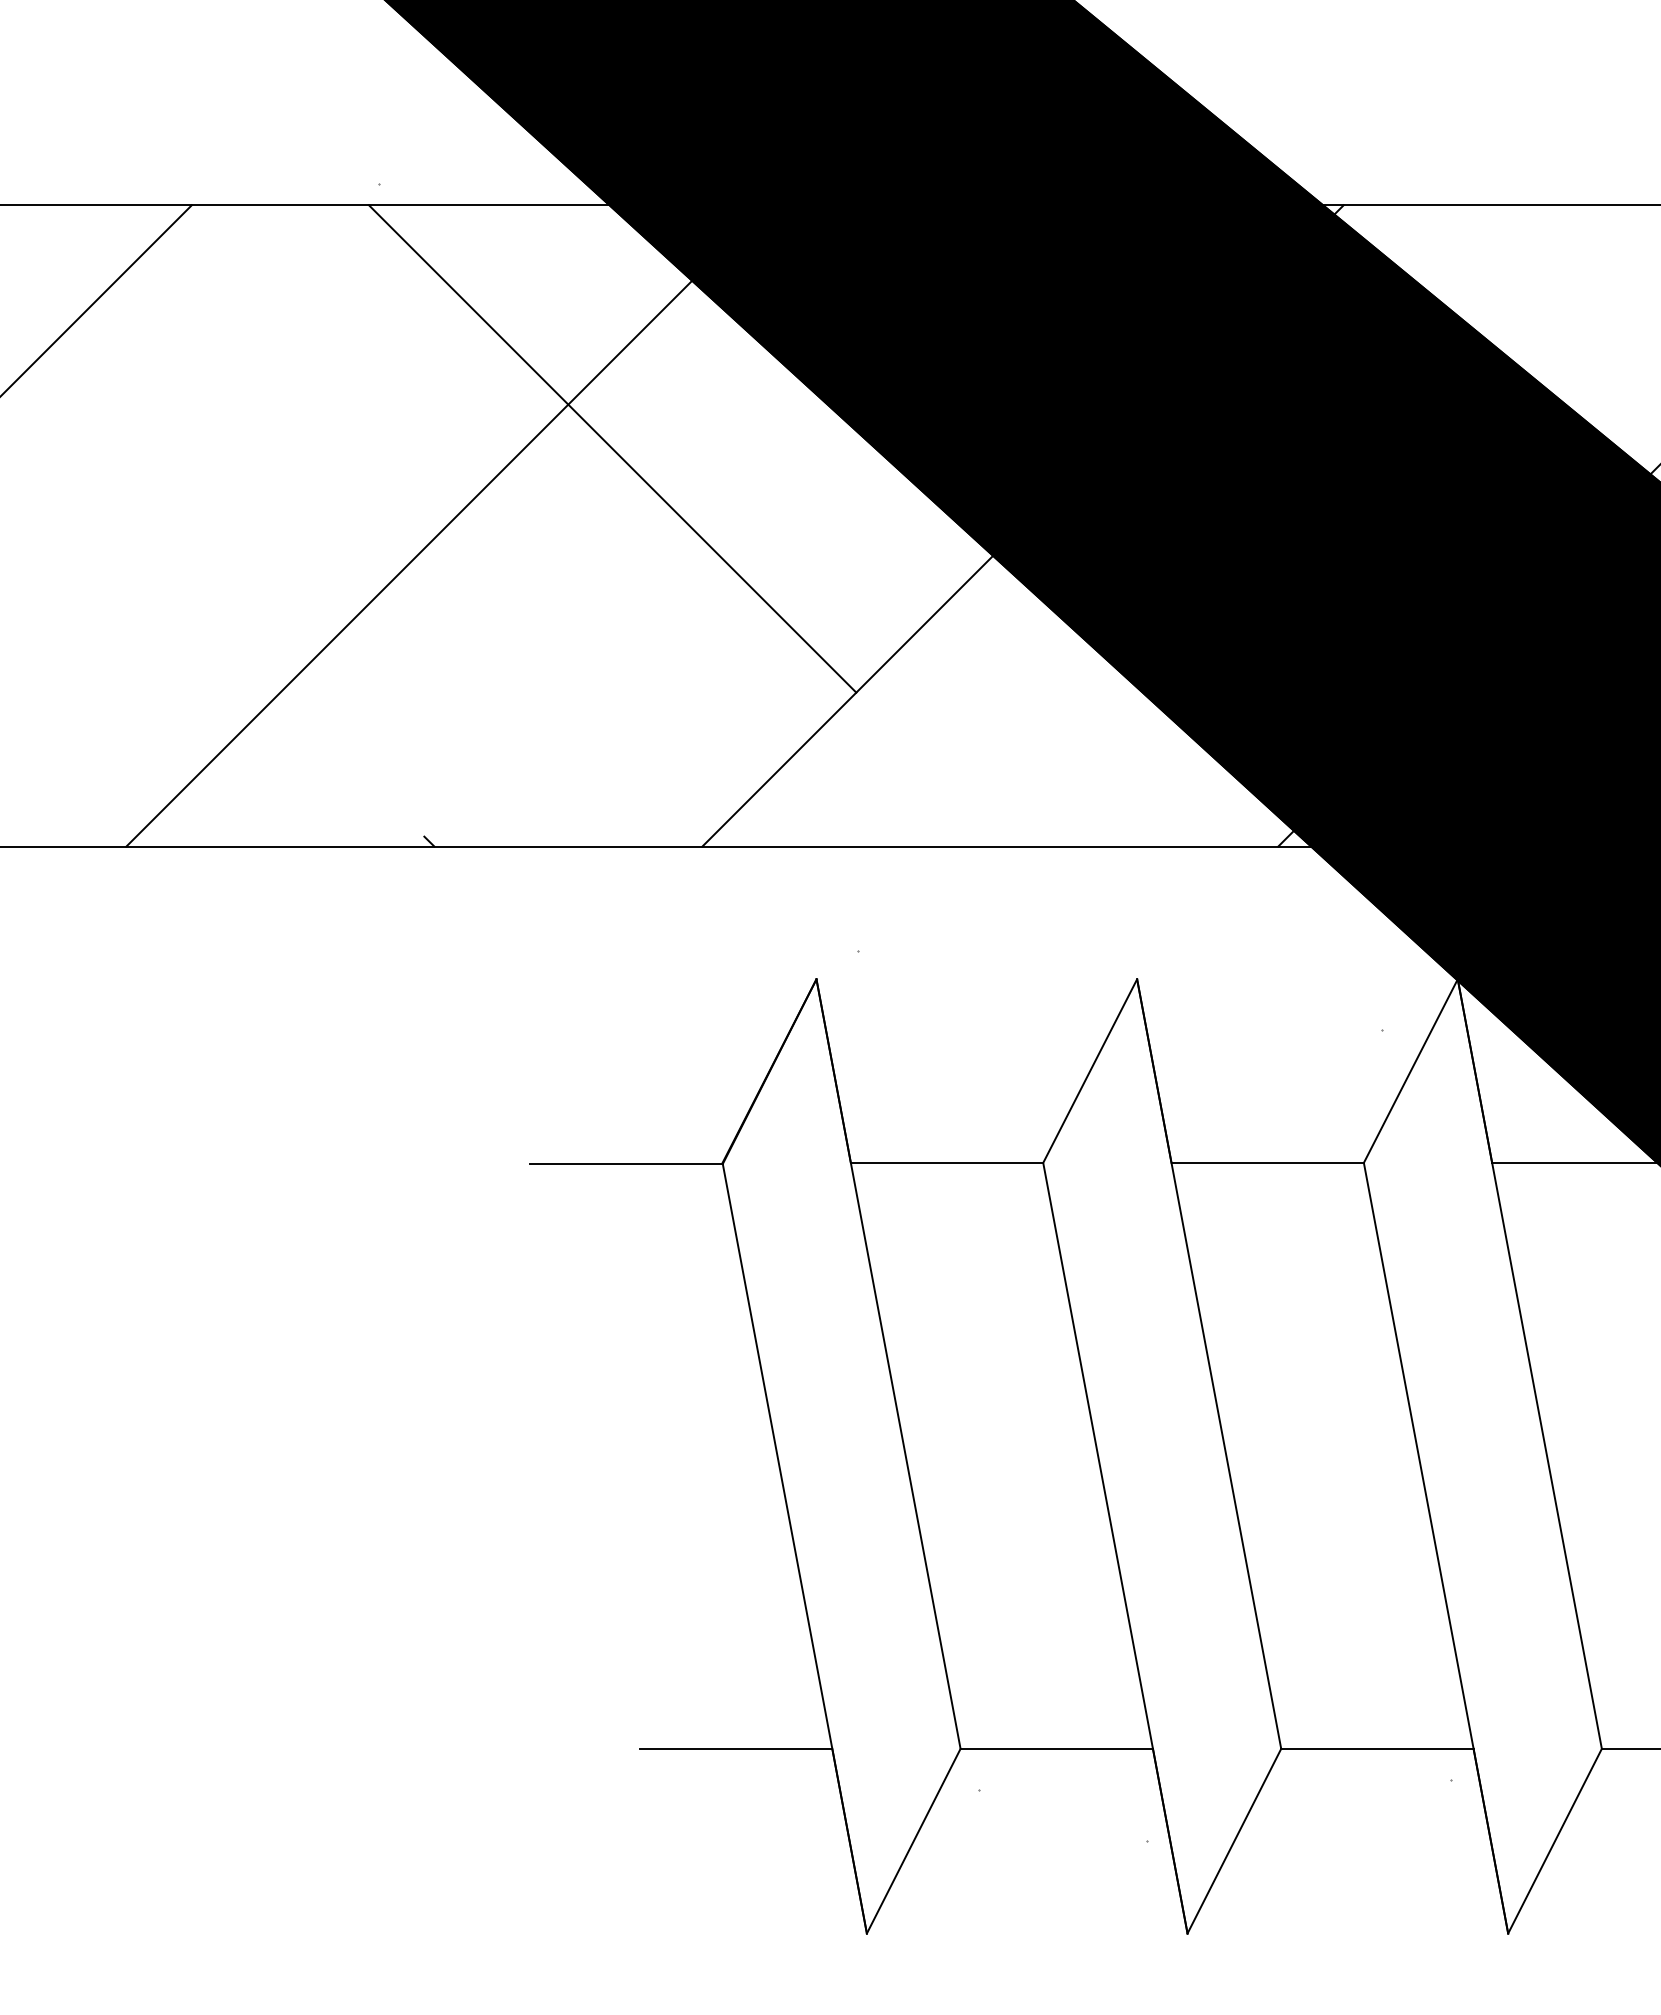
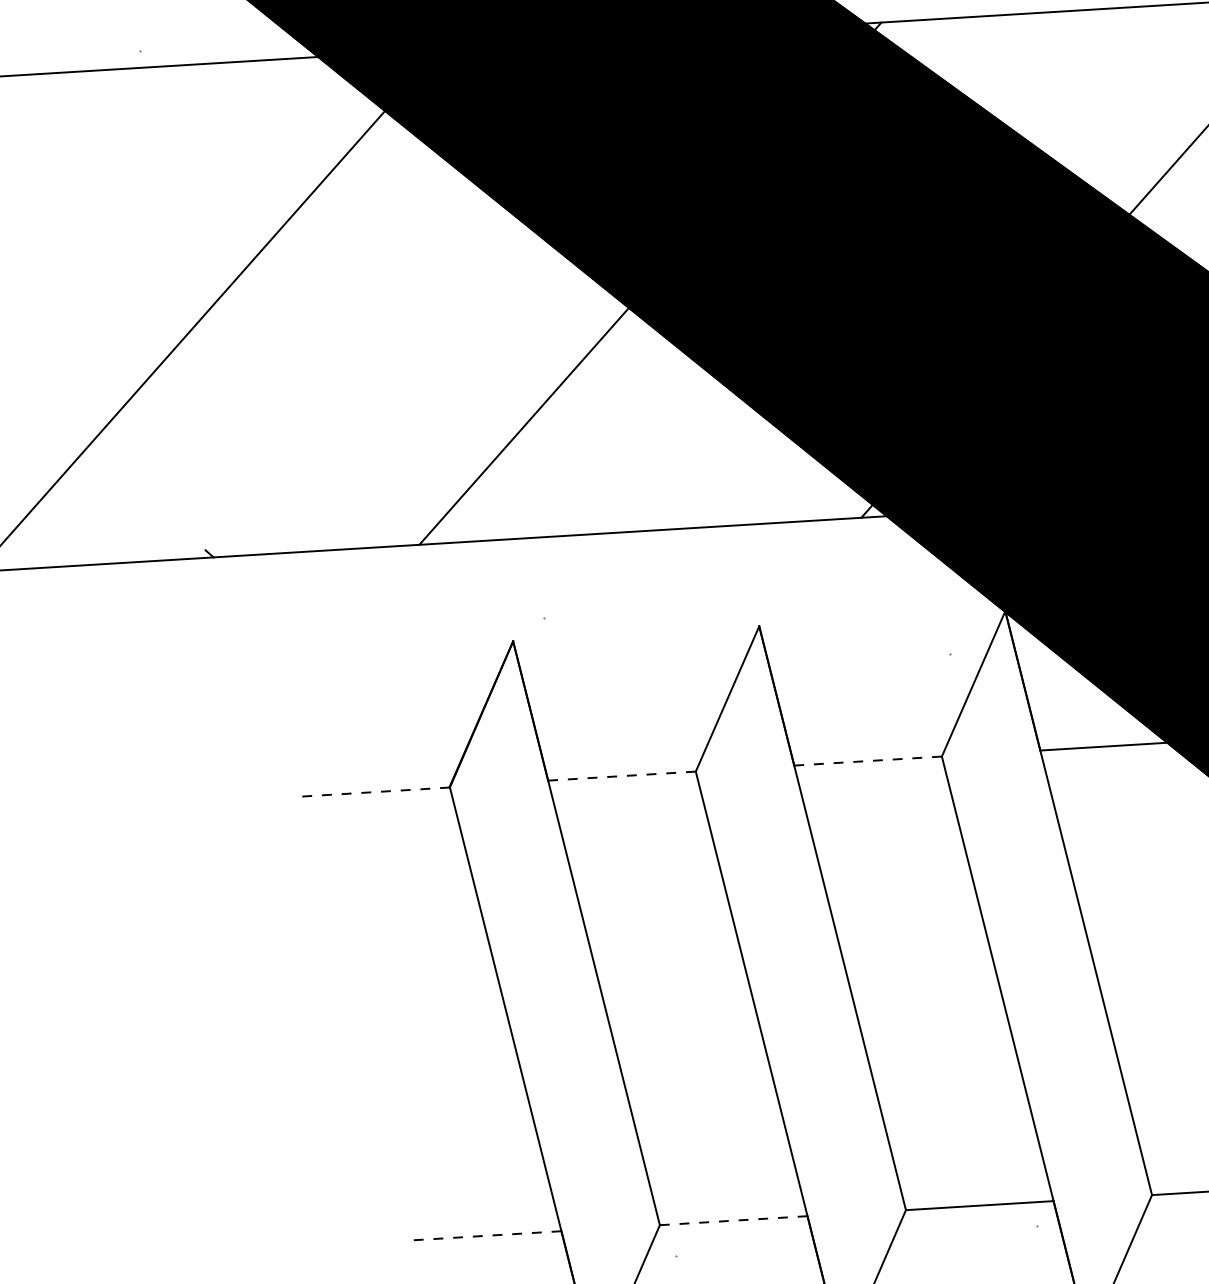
line: (612, 448) -> (331, 243), removed
line: (946, 1162) -> (621, 775), solid -> dashed
line: (1267, 1162) -> (867, 760), solid -> dashed
line: (626, 1164) -> (376, 792), solid -> dashed
line: (735, 1748) -> (487, 1235), solid -> dashed
line: (1056, 1748) -> (733, 1220), solid -> dashed

